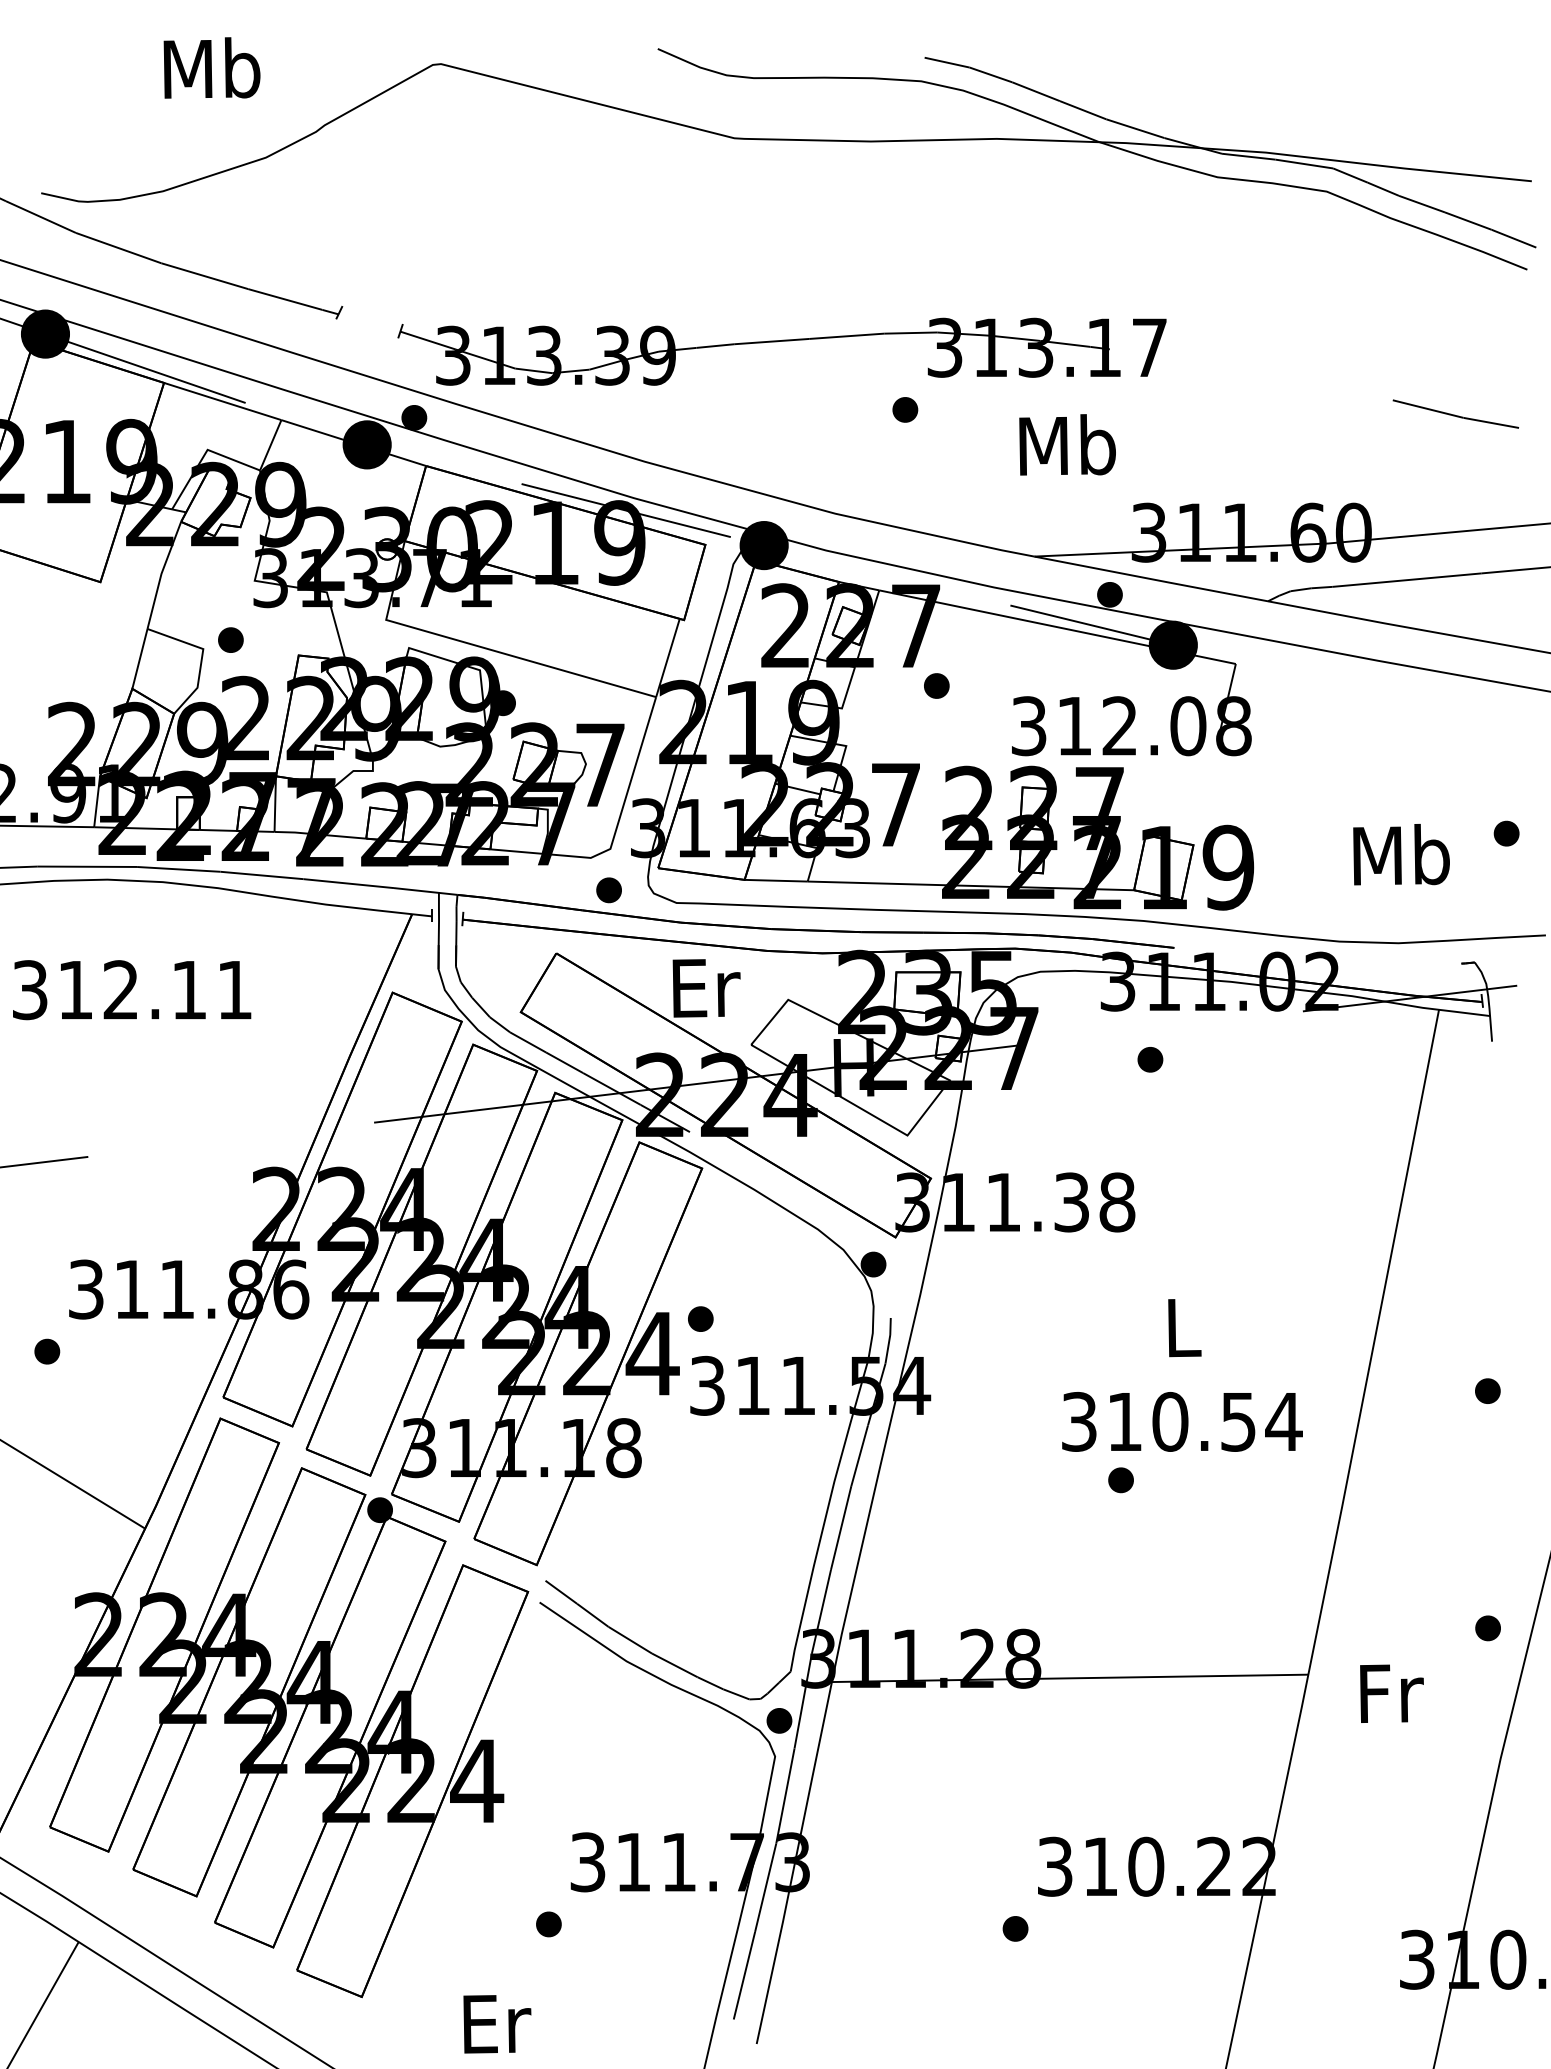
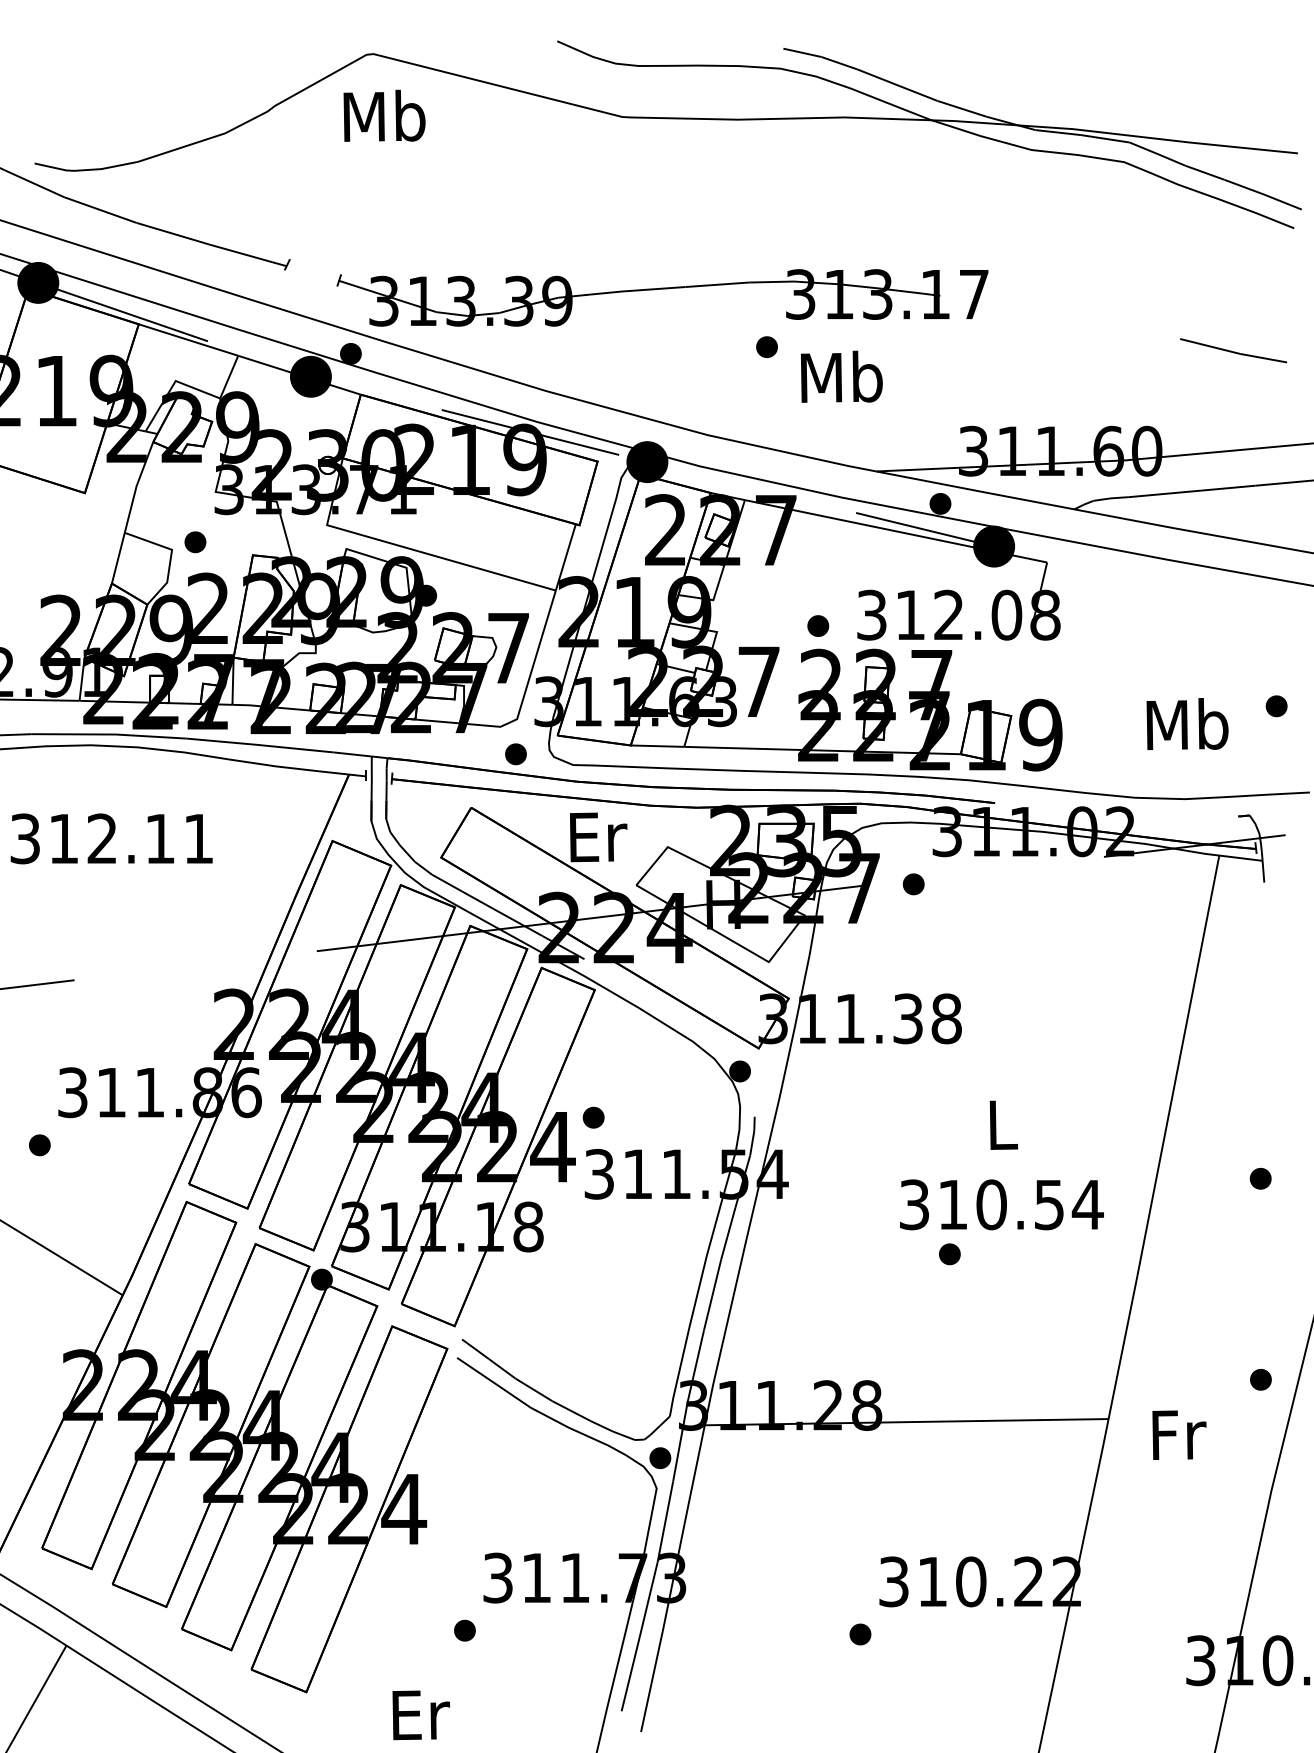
text: (211, 67) -> (384, 115), moved
text: (1067, 444) -> (841, 376), moved
part: (936, 685) -> (818, 625), moved
part: (1150, 1059) -> (913, 884), moved

